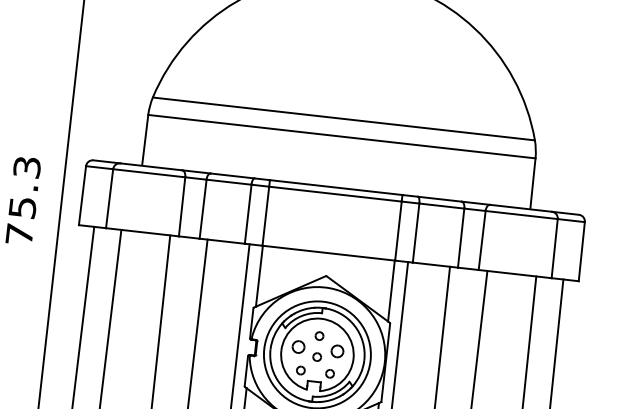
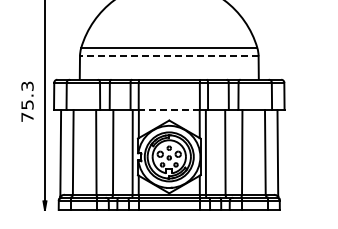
line: (340, 136) -> (168, 56), solid -> dashed
line: (329, 254) -> (169, 110), solid -> dashed

